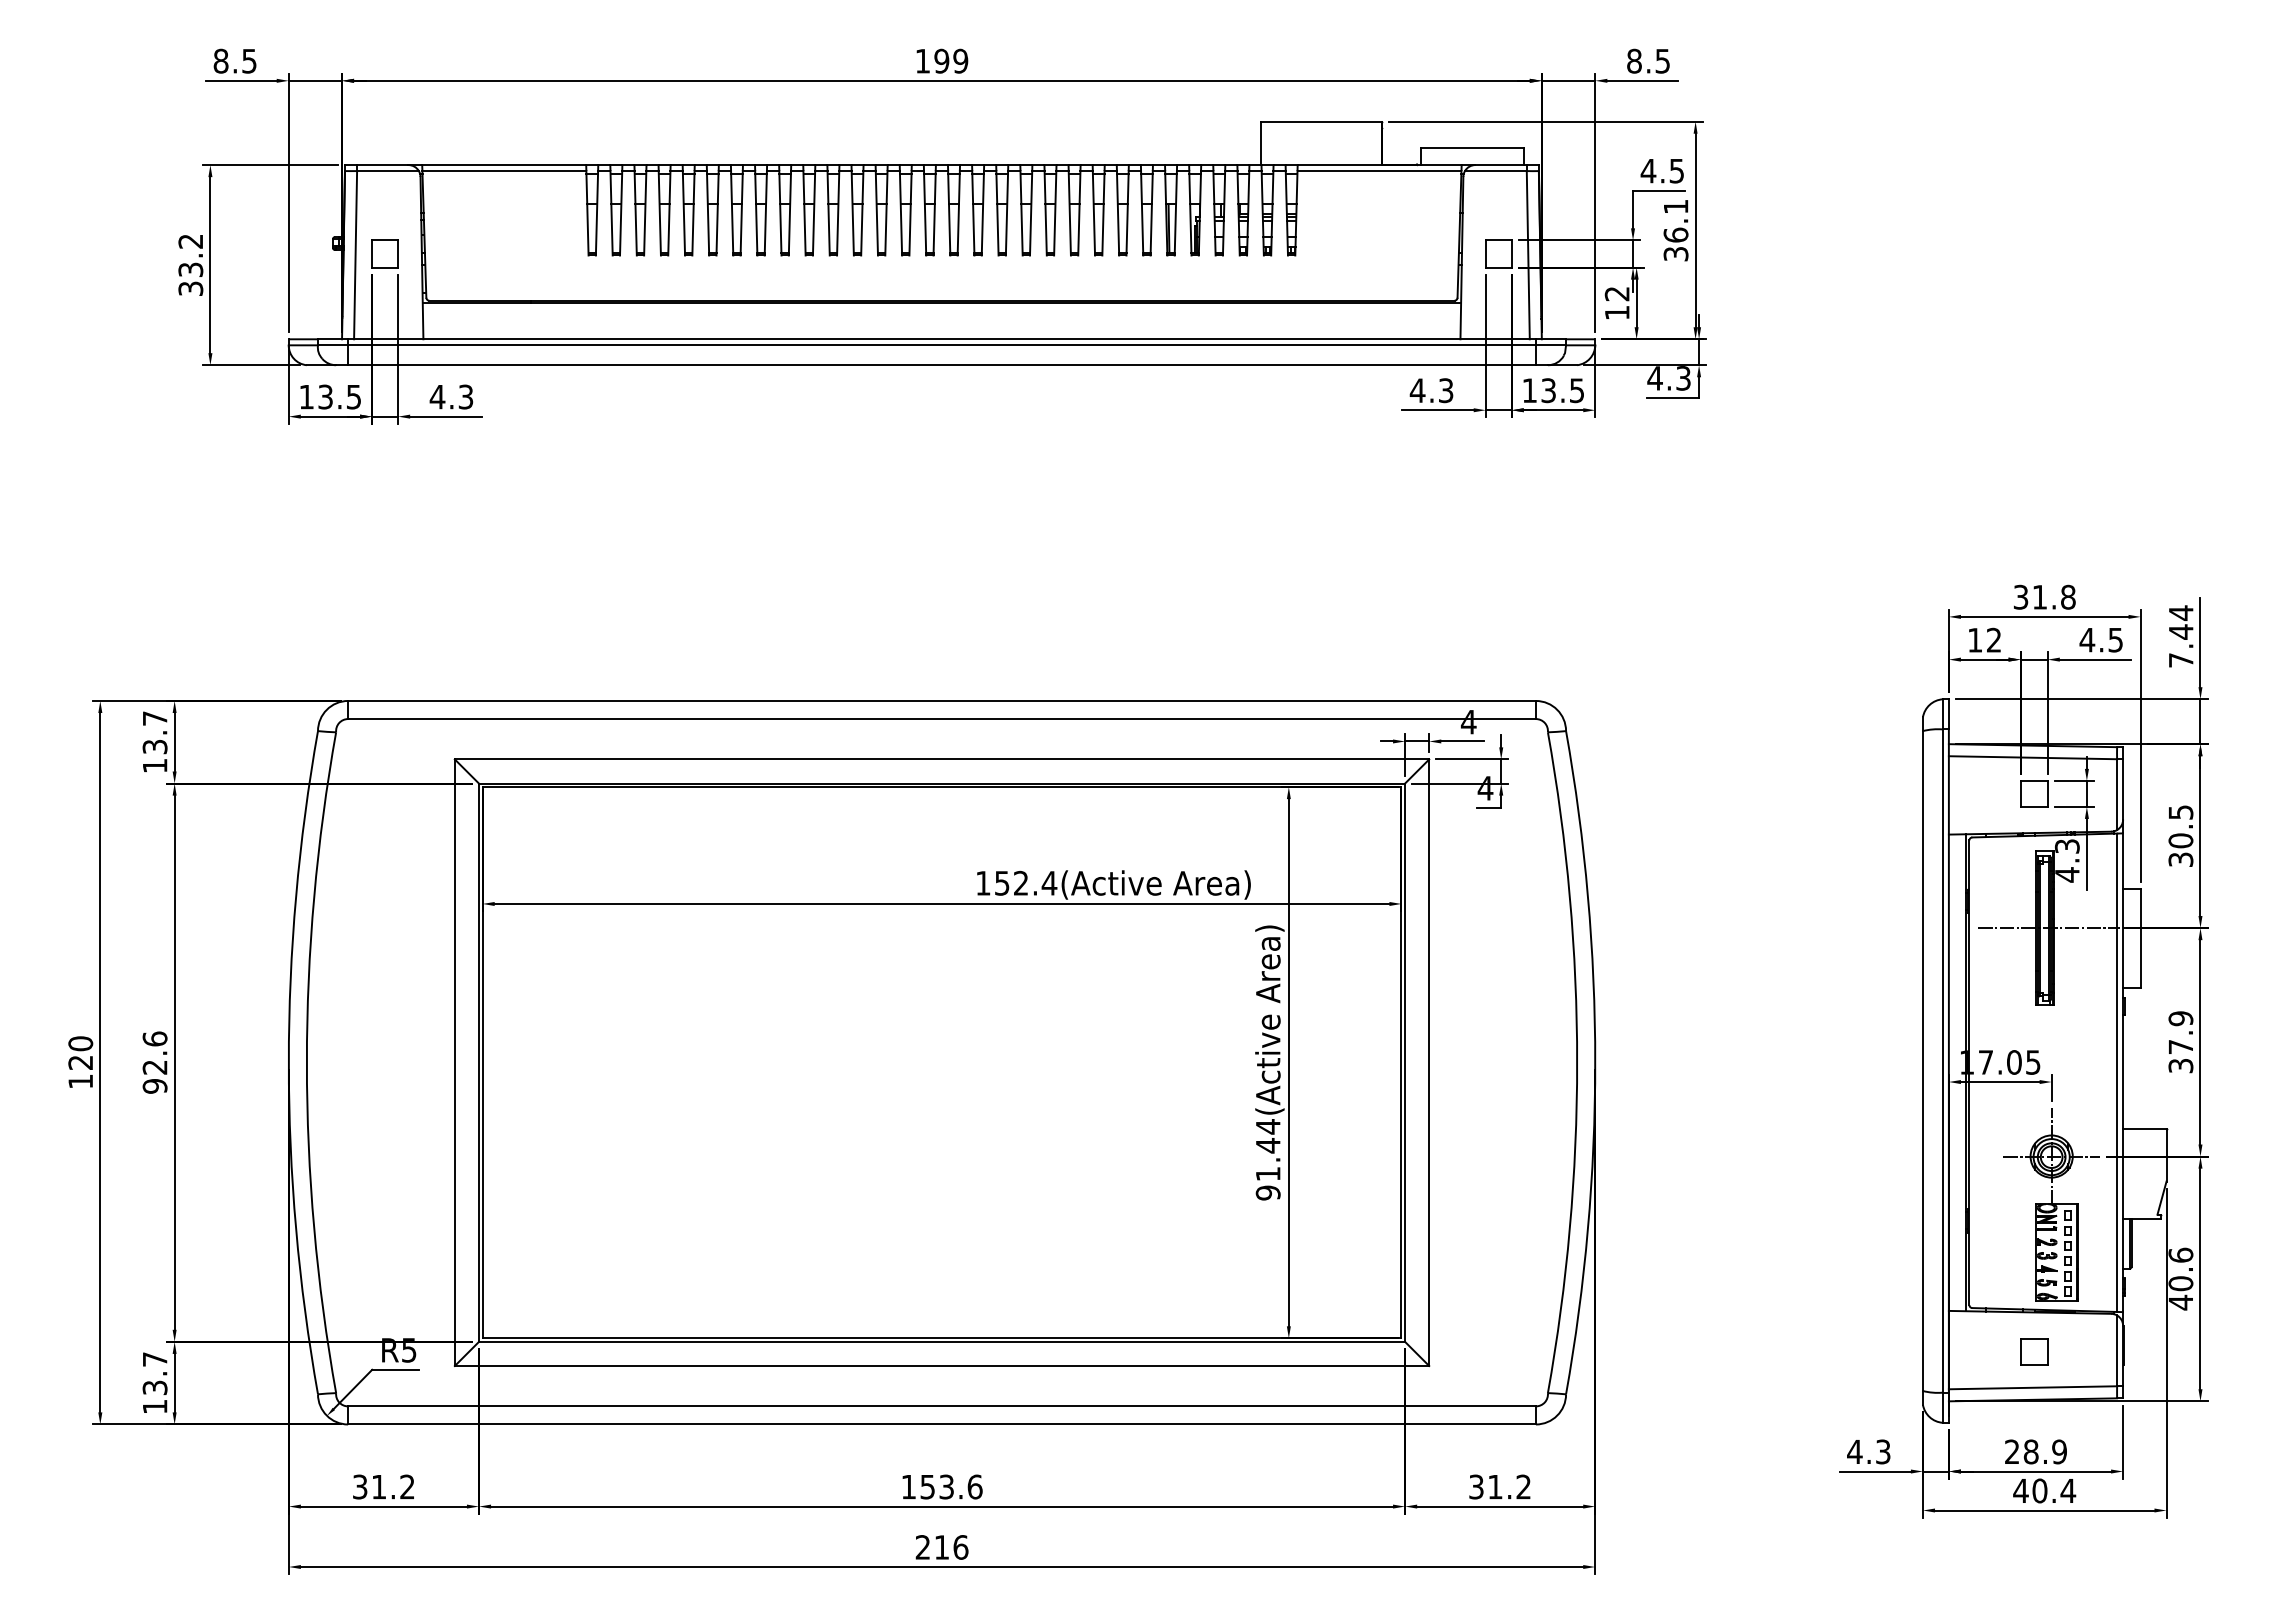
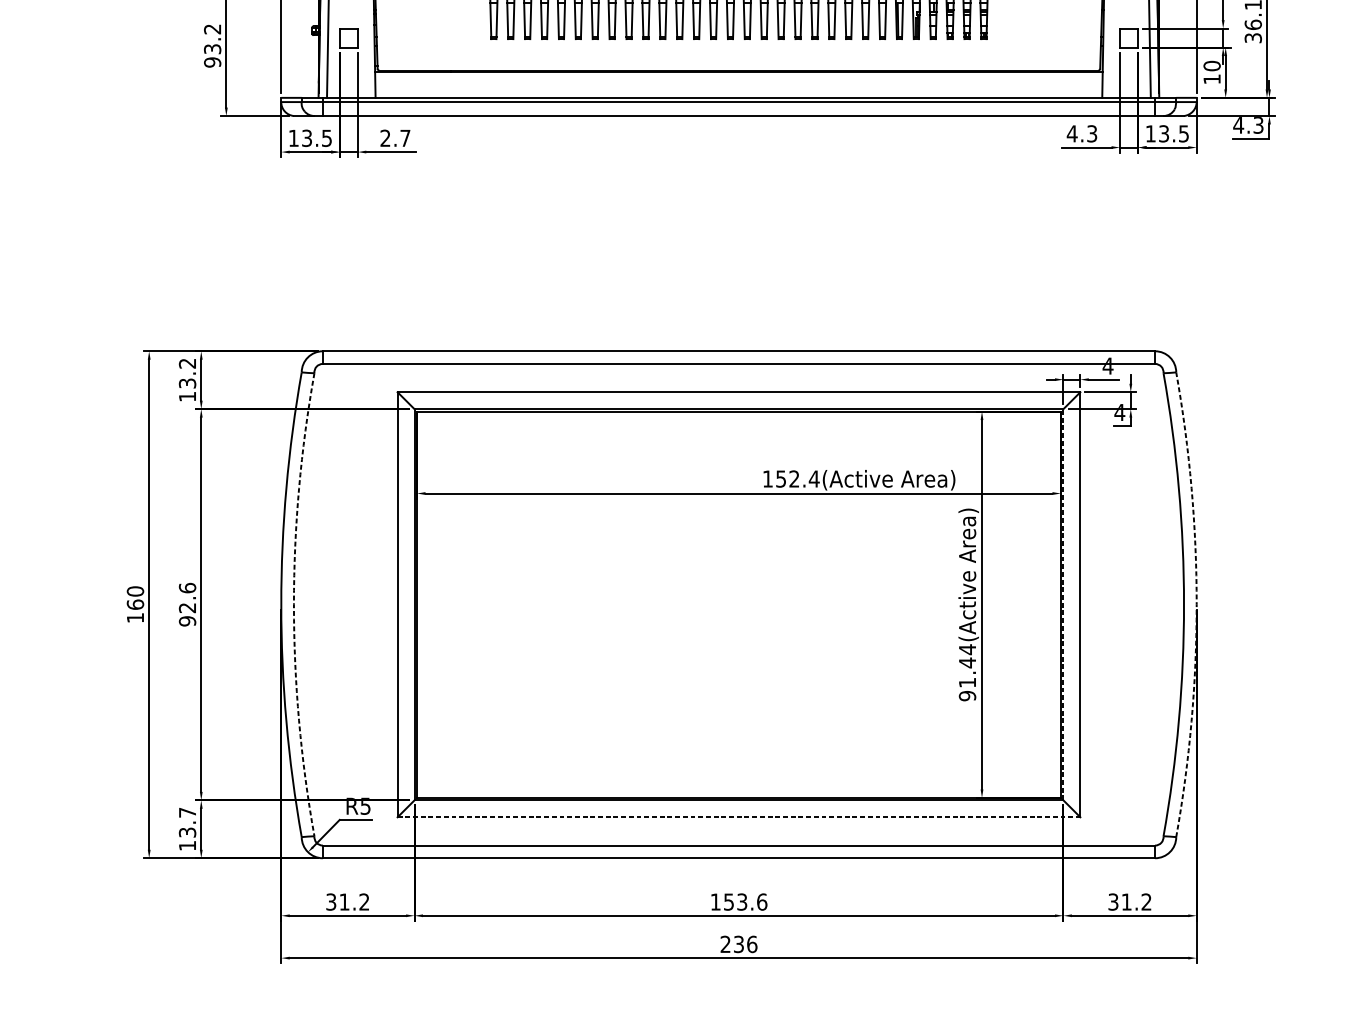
text: (190, 288) -> (212, 62), 33.2 -> 93.2
text: (1616, 293) -> (1211, 65), 12 -> 10
text: (451, 396) -> (395, 137), 4.3 -> 2.7
text: (154, 718) -> (187, 363), 13.7 -> 13.2
text: (80, 1062) -> (135, 604), 120 -> 160
arc: (306, 1062) -> (293, 604), solid -> dashed
line: (1405, 1062) -> (1063, 604), solid -> dashed
arc: (1595, 1062) -> (1196, 604), solid -> dashed
line: (942, 1366) -> (739, 817), solid -> dashed
text: (941, 1547) -> (738, 944), 216 -> 236

